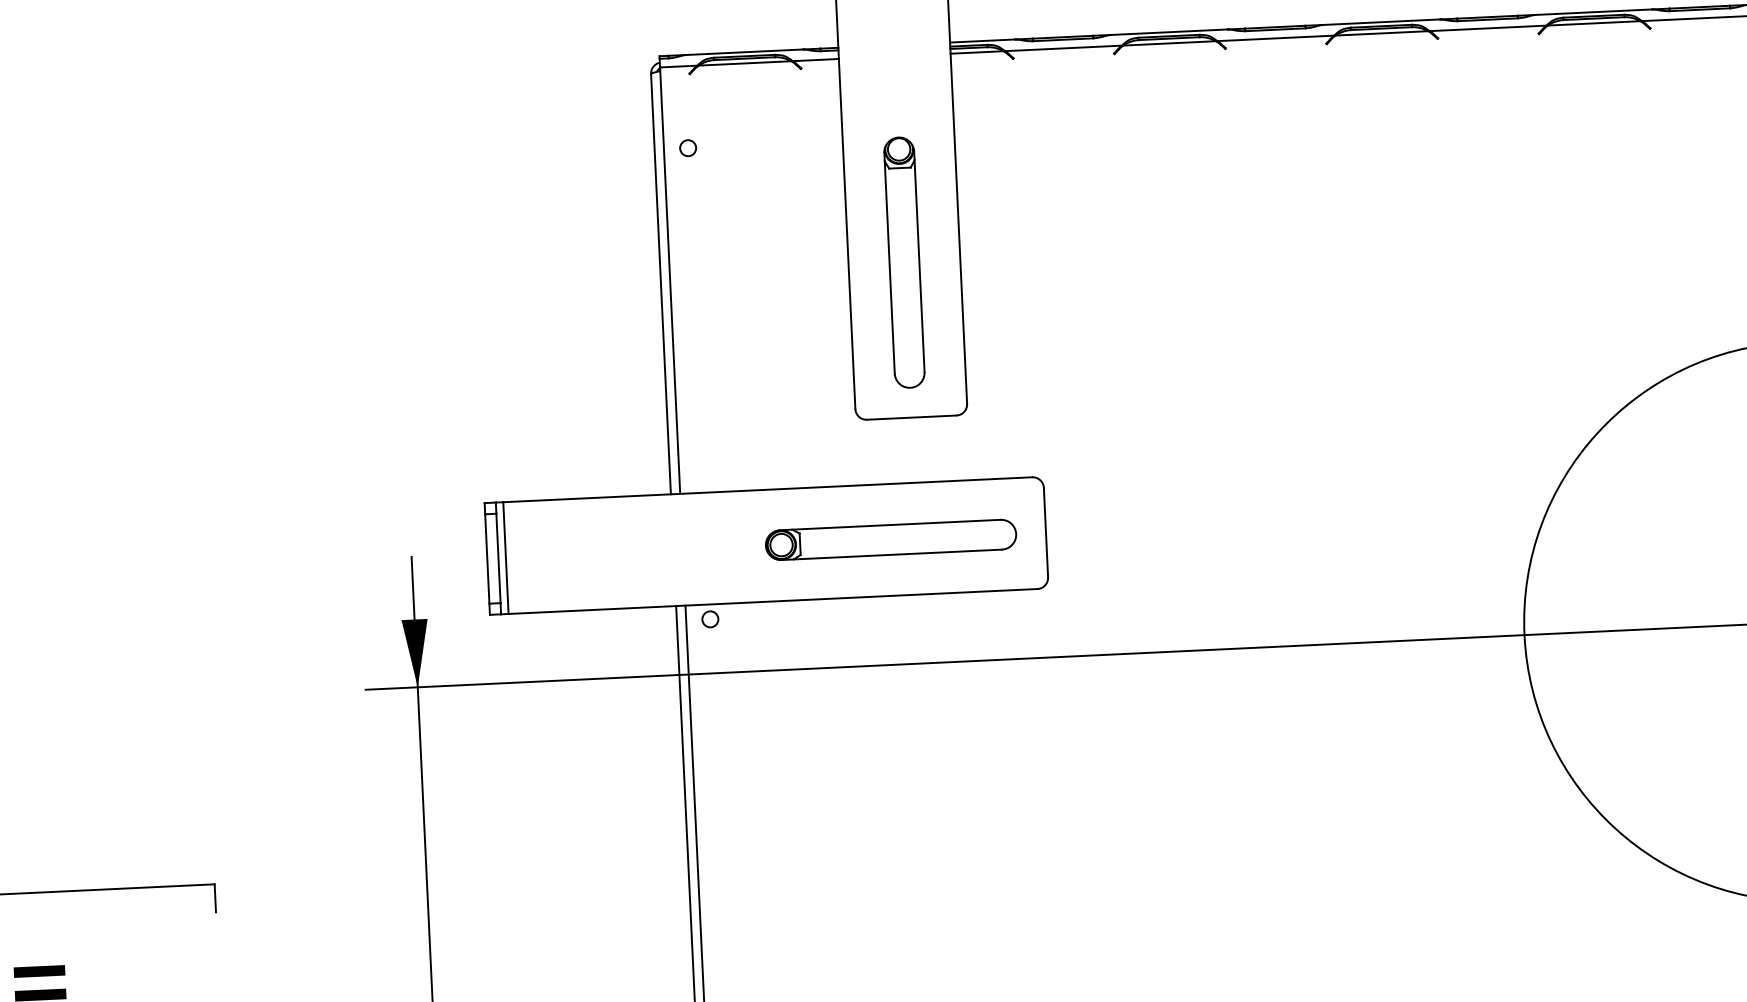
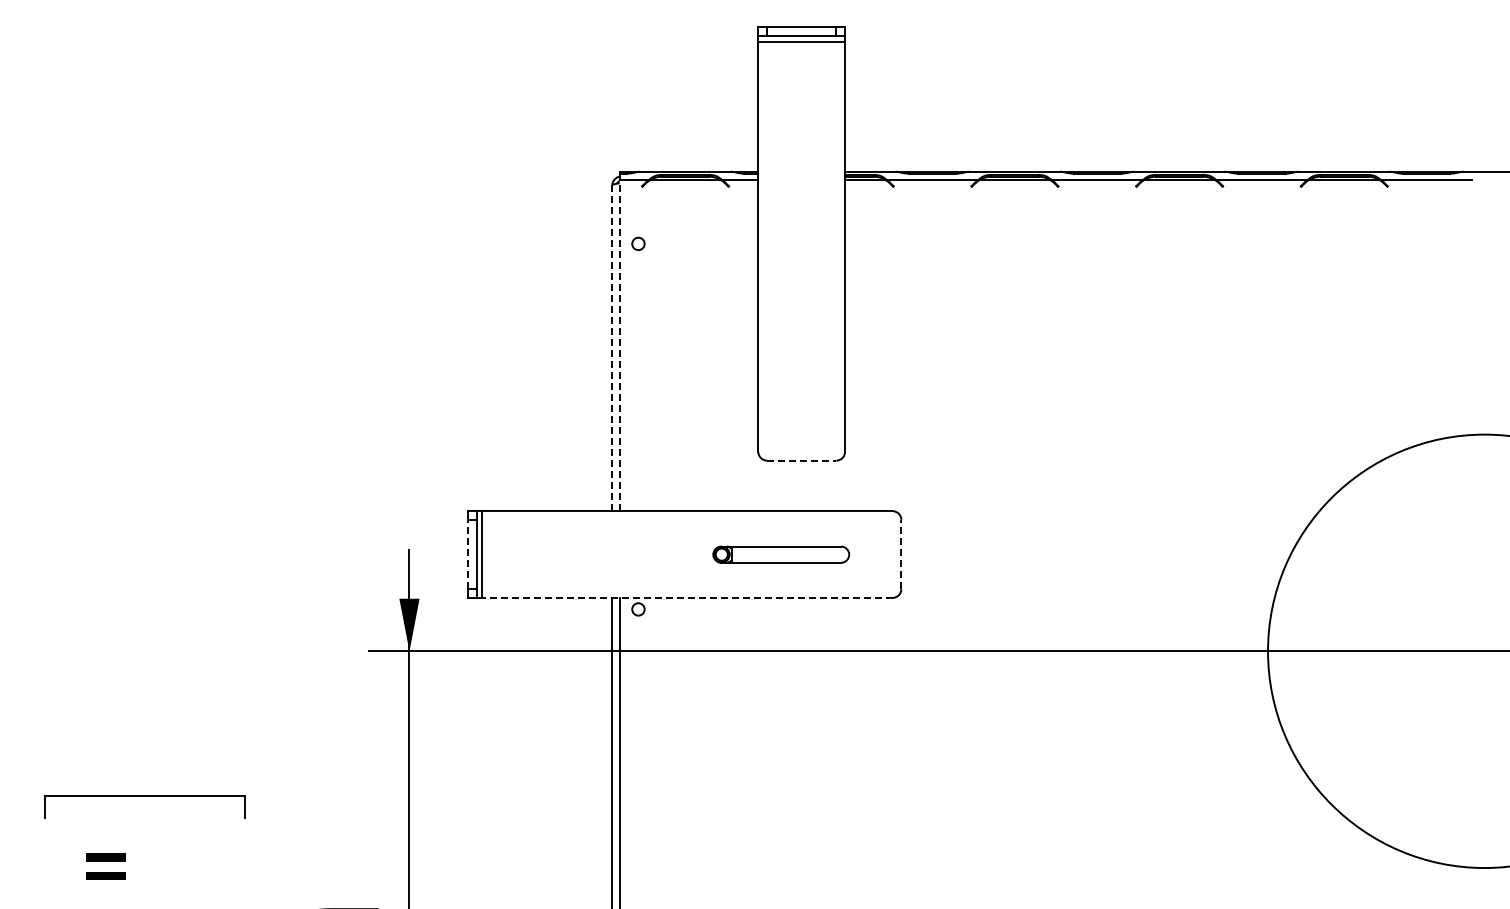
part: (904, 262) -> (801, 340), removed
line: (669, 280) -> (619, 345), solid -> dashed
line: (661, 284) -> (612, 348), solid -> dashed
line: (911, 417) -> (801, 460), solid -> dashed
line: (1046, 532) -> (901, 554), solid -> dashed
part: (891, 539) -> (781, 554), size x0.7
line: (486, 558) -> (467, 554), solid -> dashed
line: (772, 601) -> (687, 597), solid -> dashed

